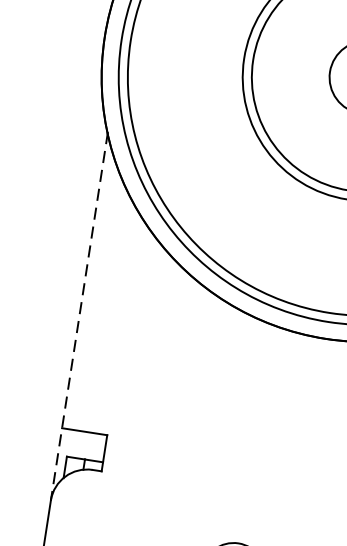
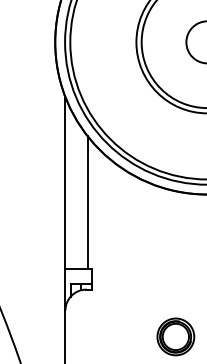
line: (79, 316) -> (65, 203), dashed -> solid
line: (117, 318) -> (87, 201), added

